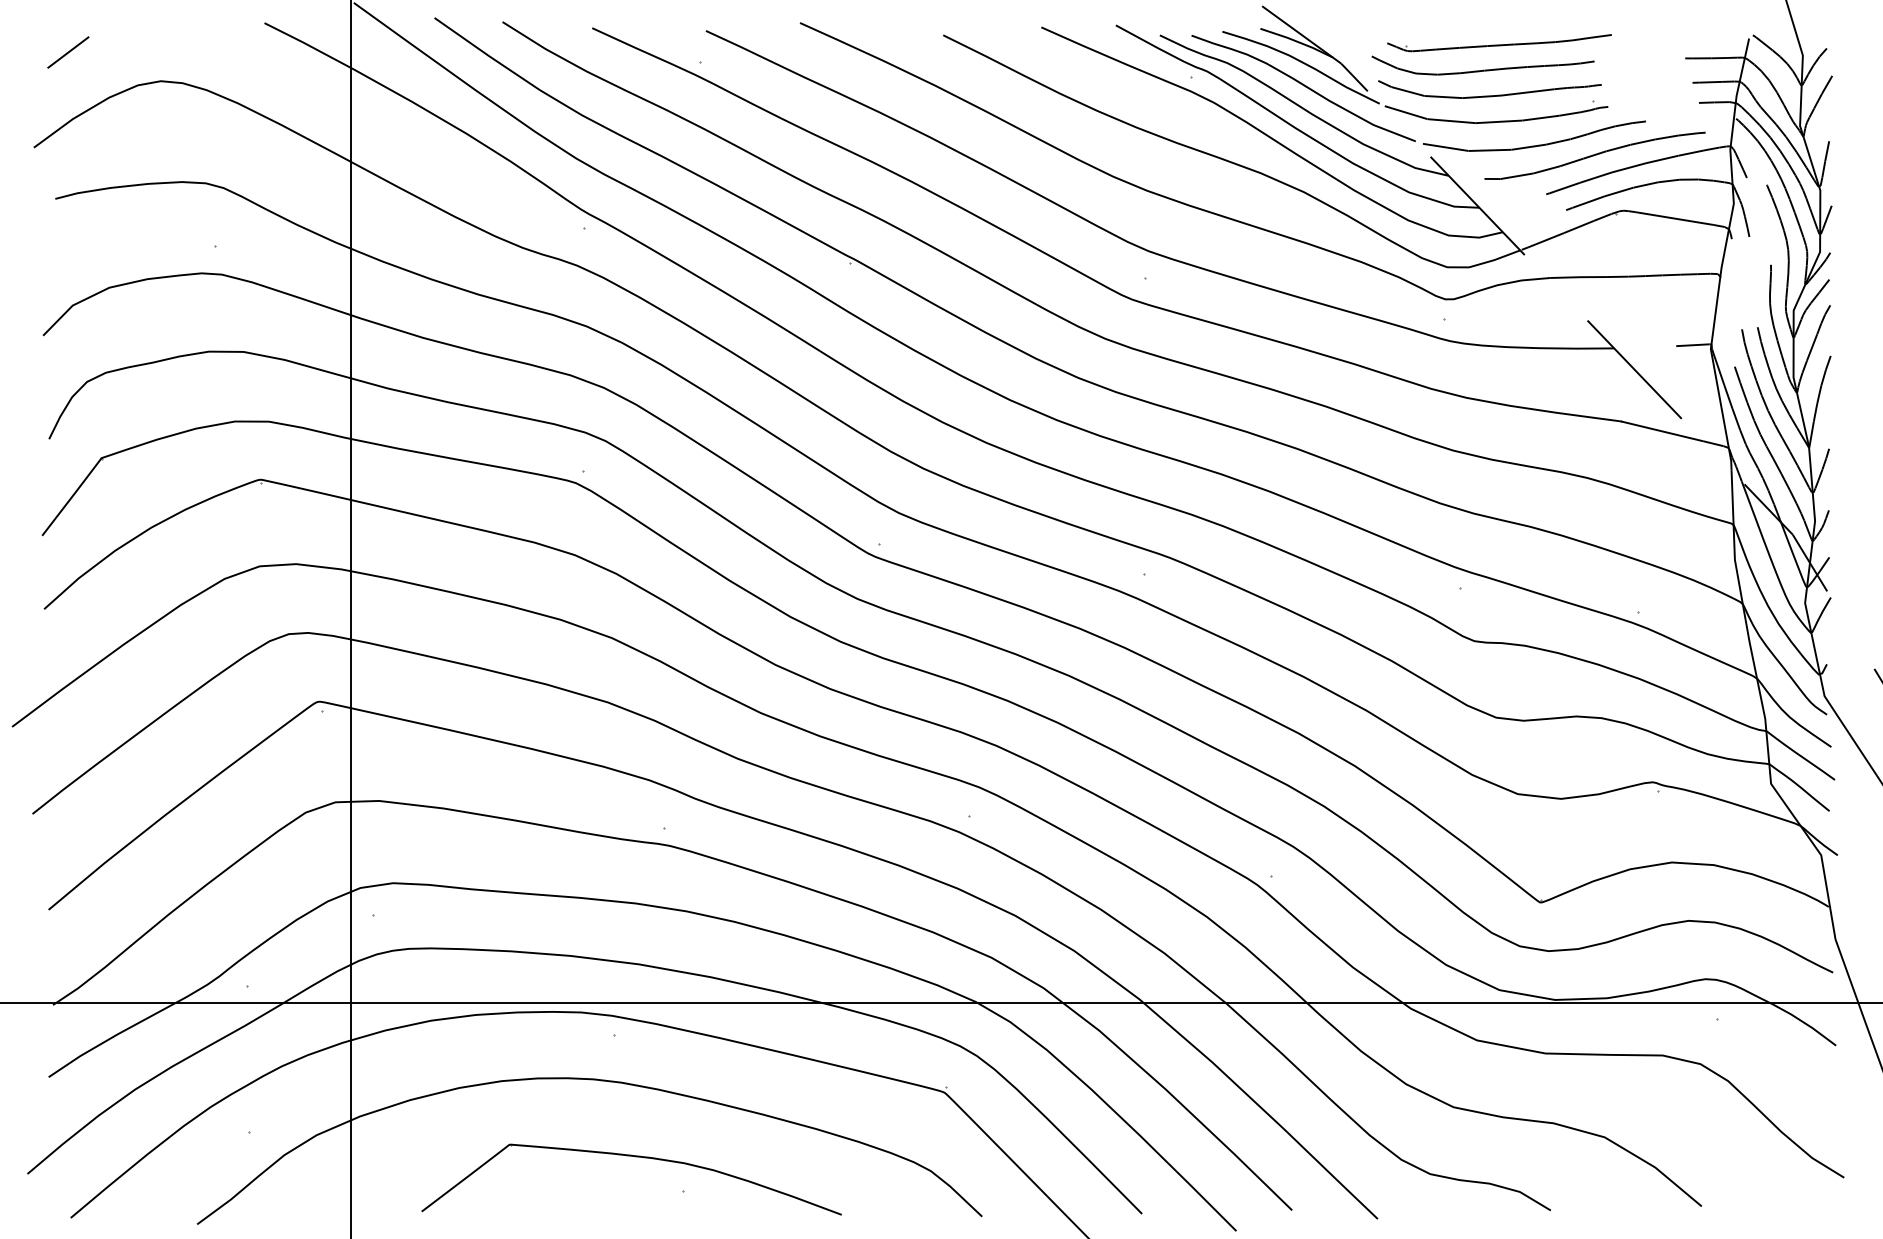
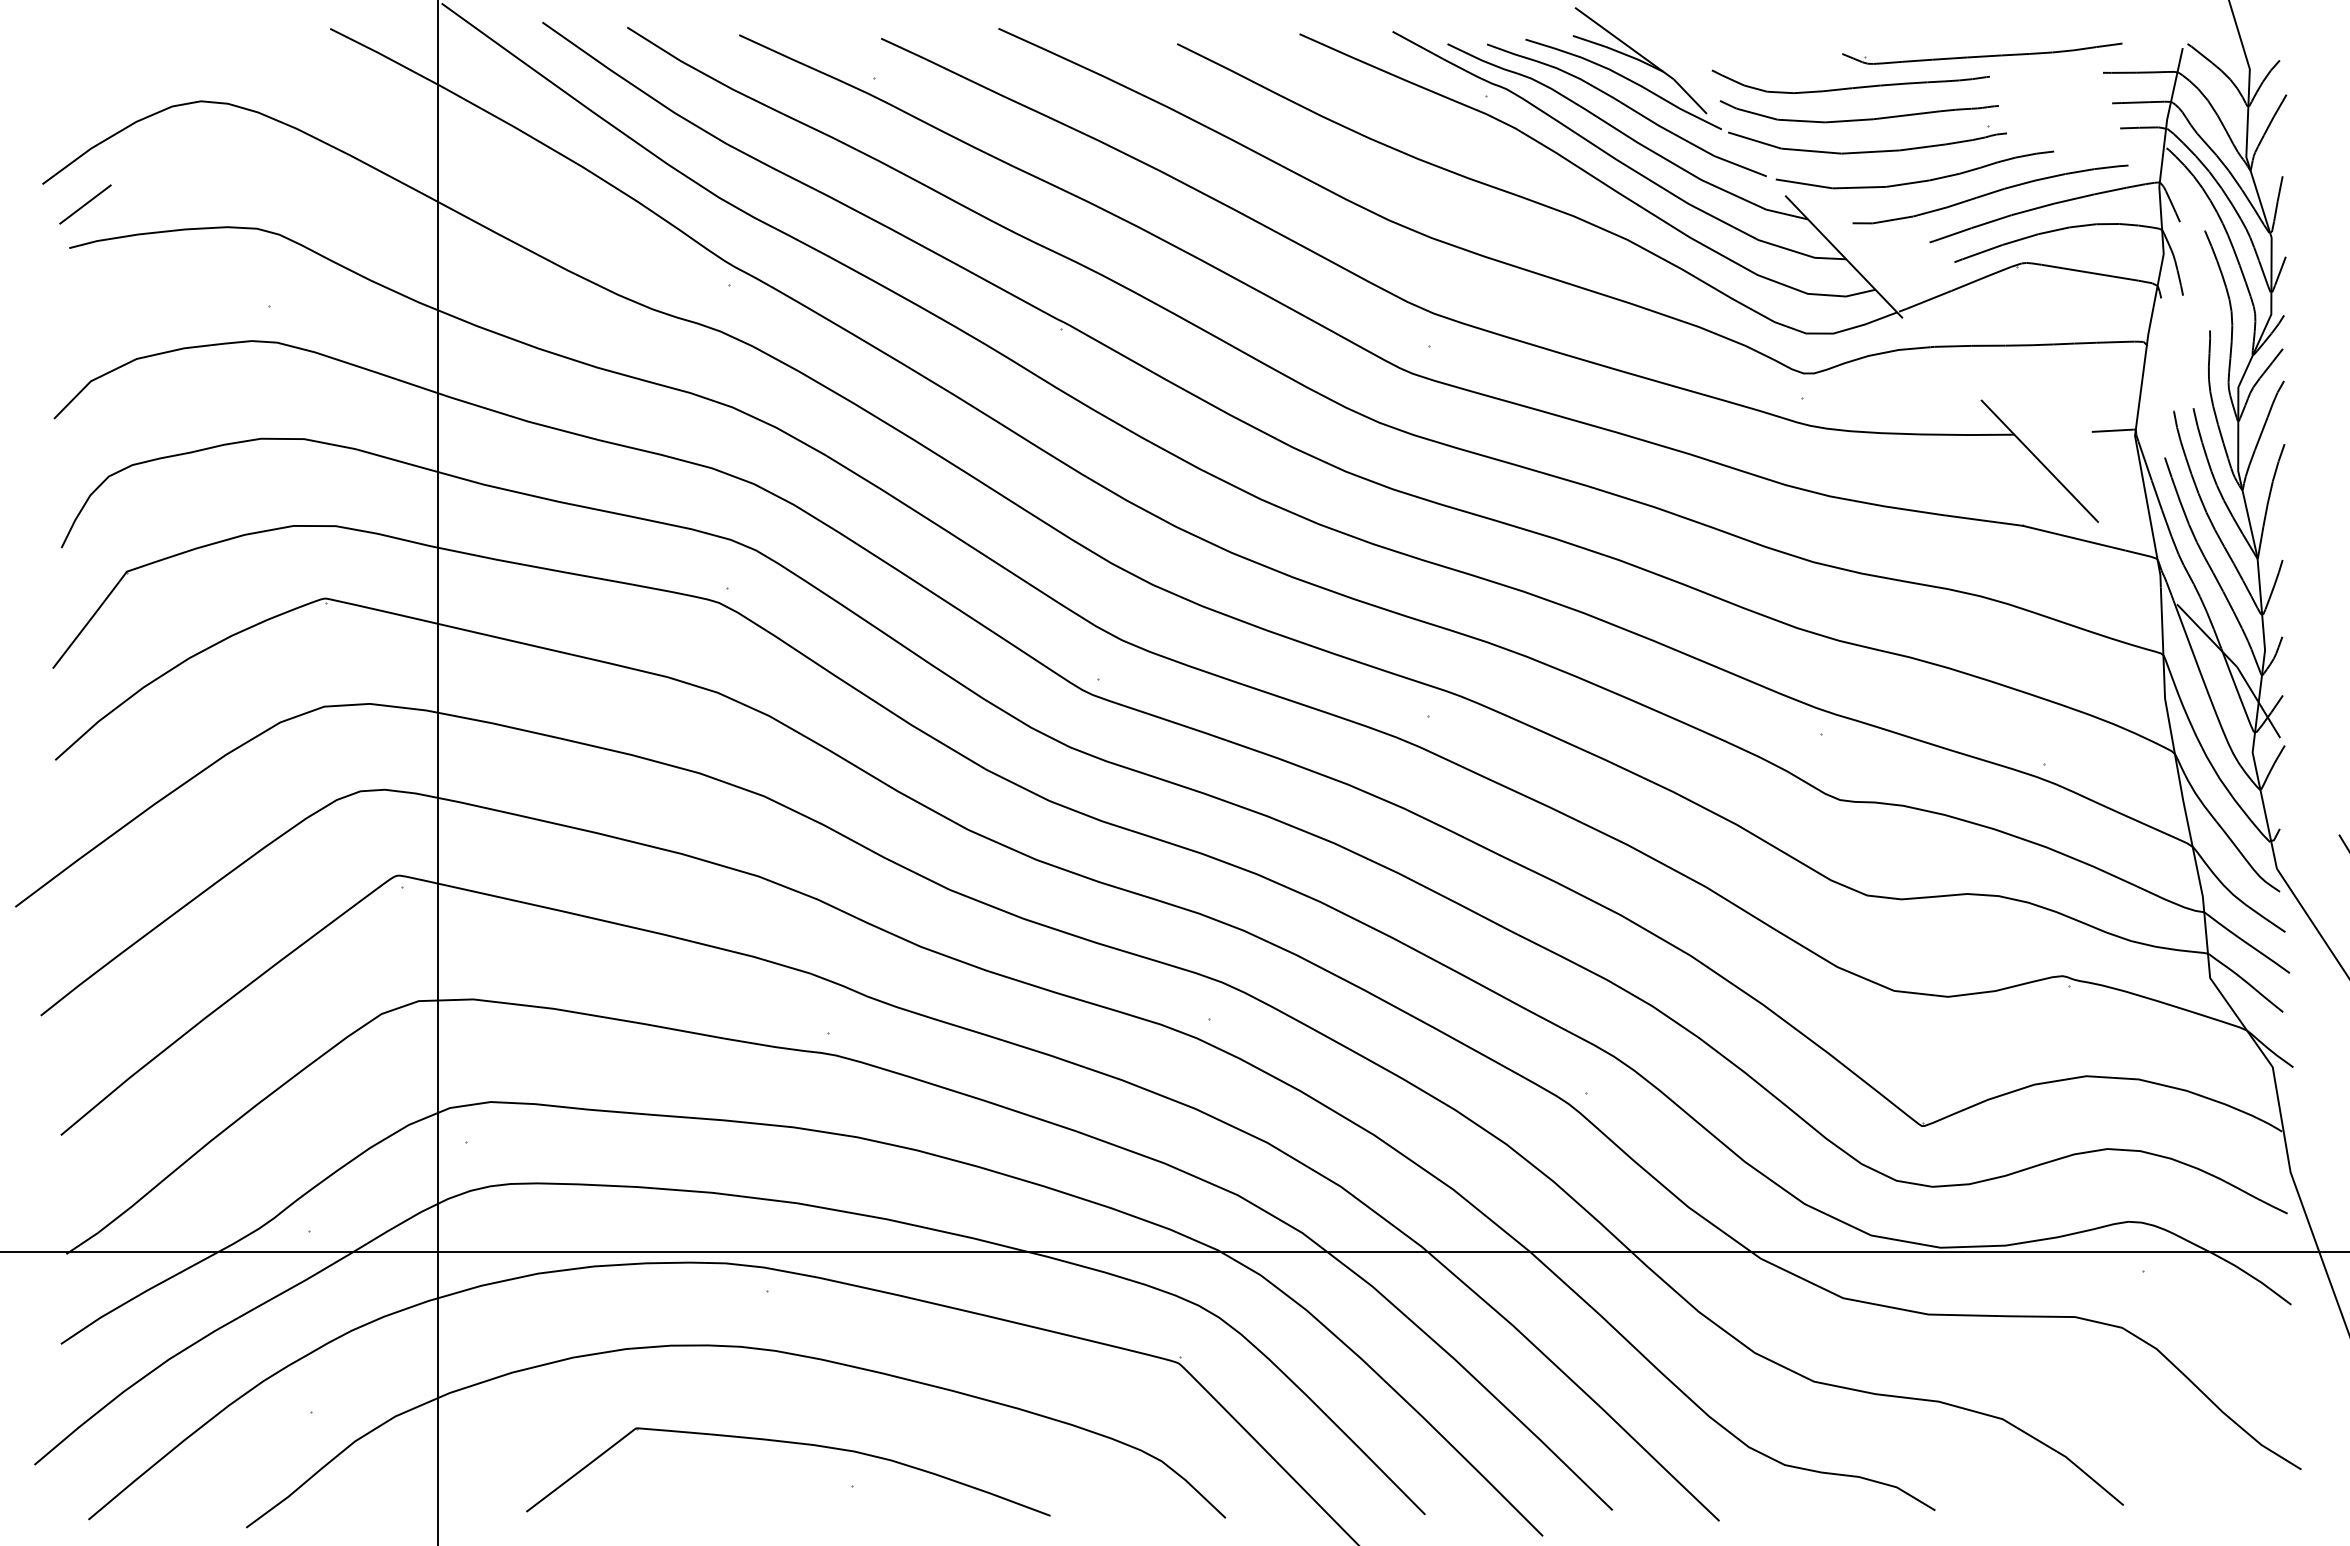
part: (1499, 42) -> (1982, 53), moved
line: (68, 52) -> (85, 204), moved

